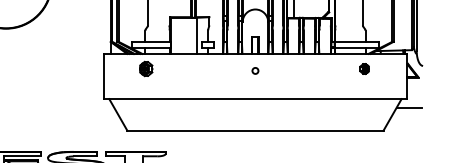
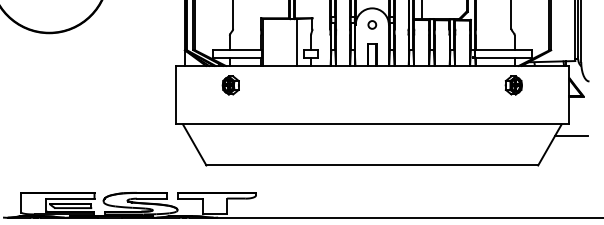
part: (364, 69) -> (513, 85), size x1.43
circle: (255, 70) -> (372, 24), moved

